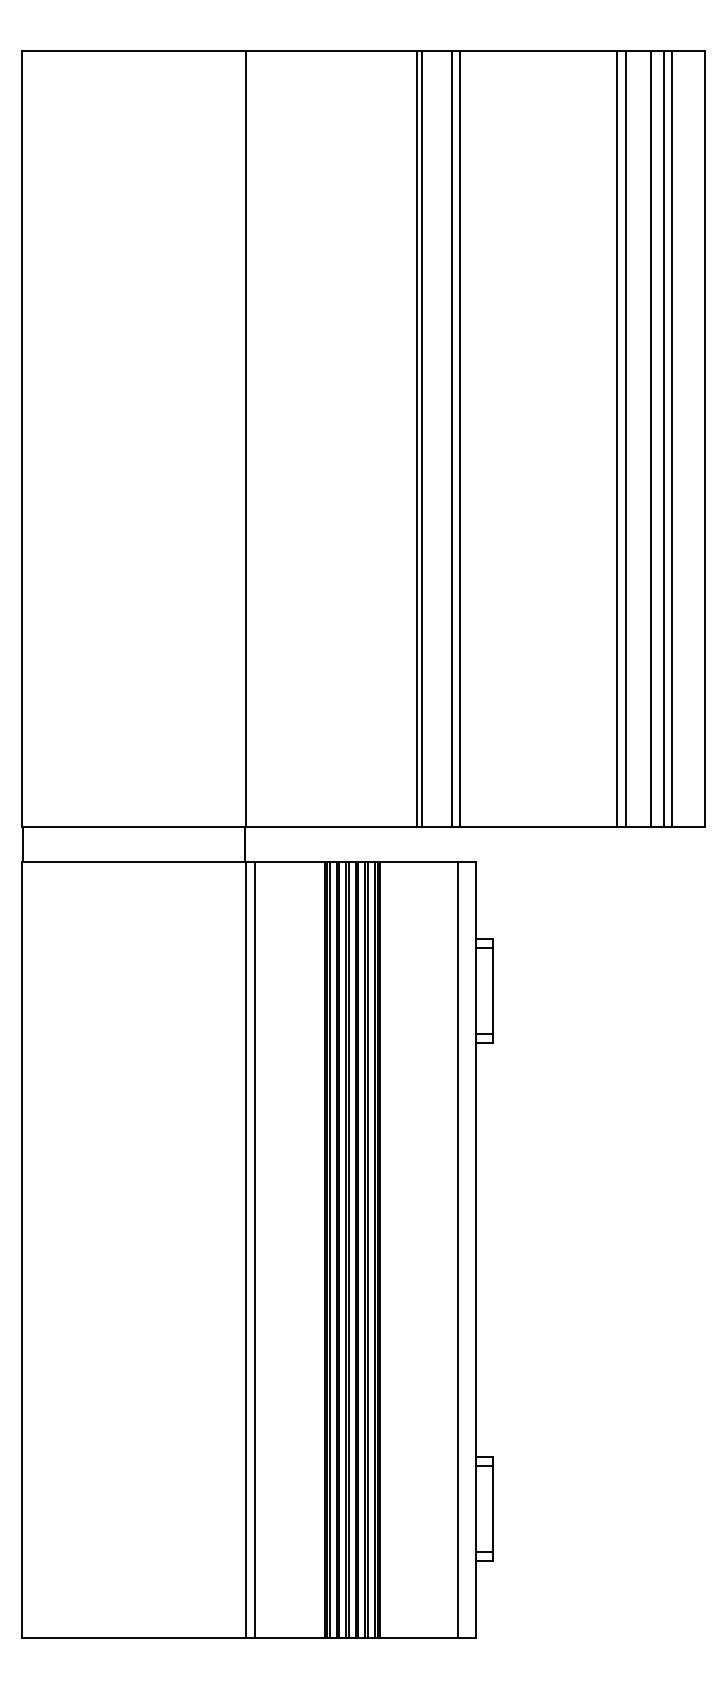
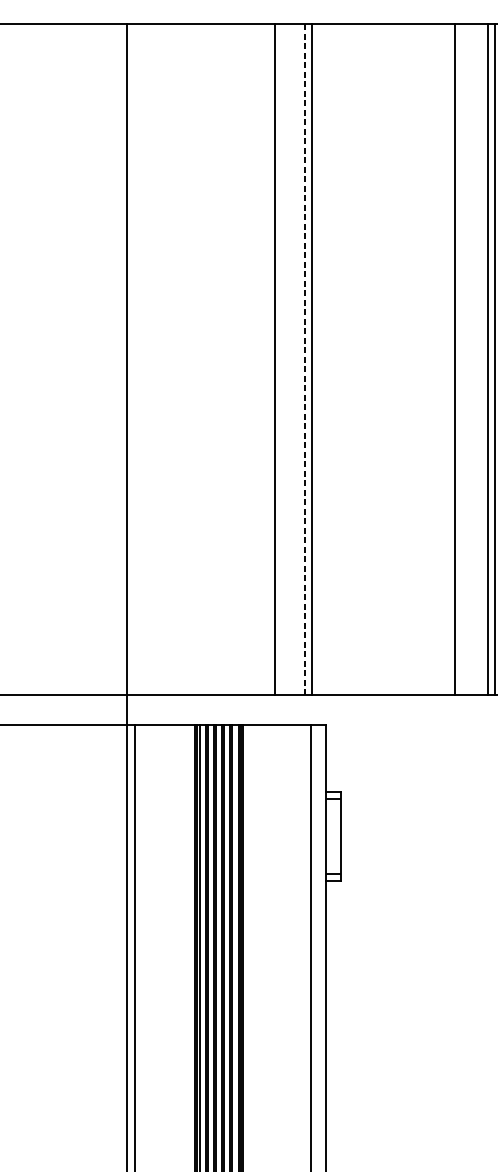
line: (422, 438) -> (279, 359), removed
line: (617, 438) -> (448, 359), removed
line: (651, 438) -> (477, 359), removed
line: (451, 439) -> (304, 360), solid -> dashed

